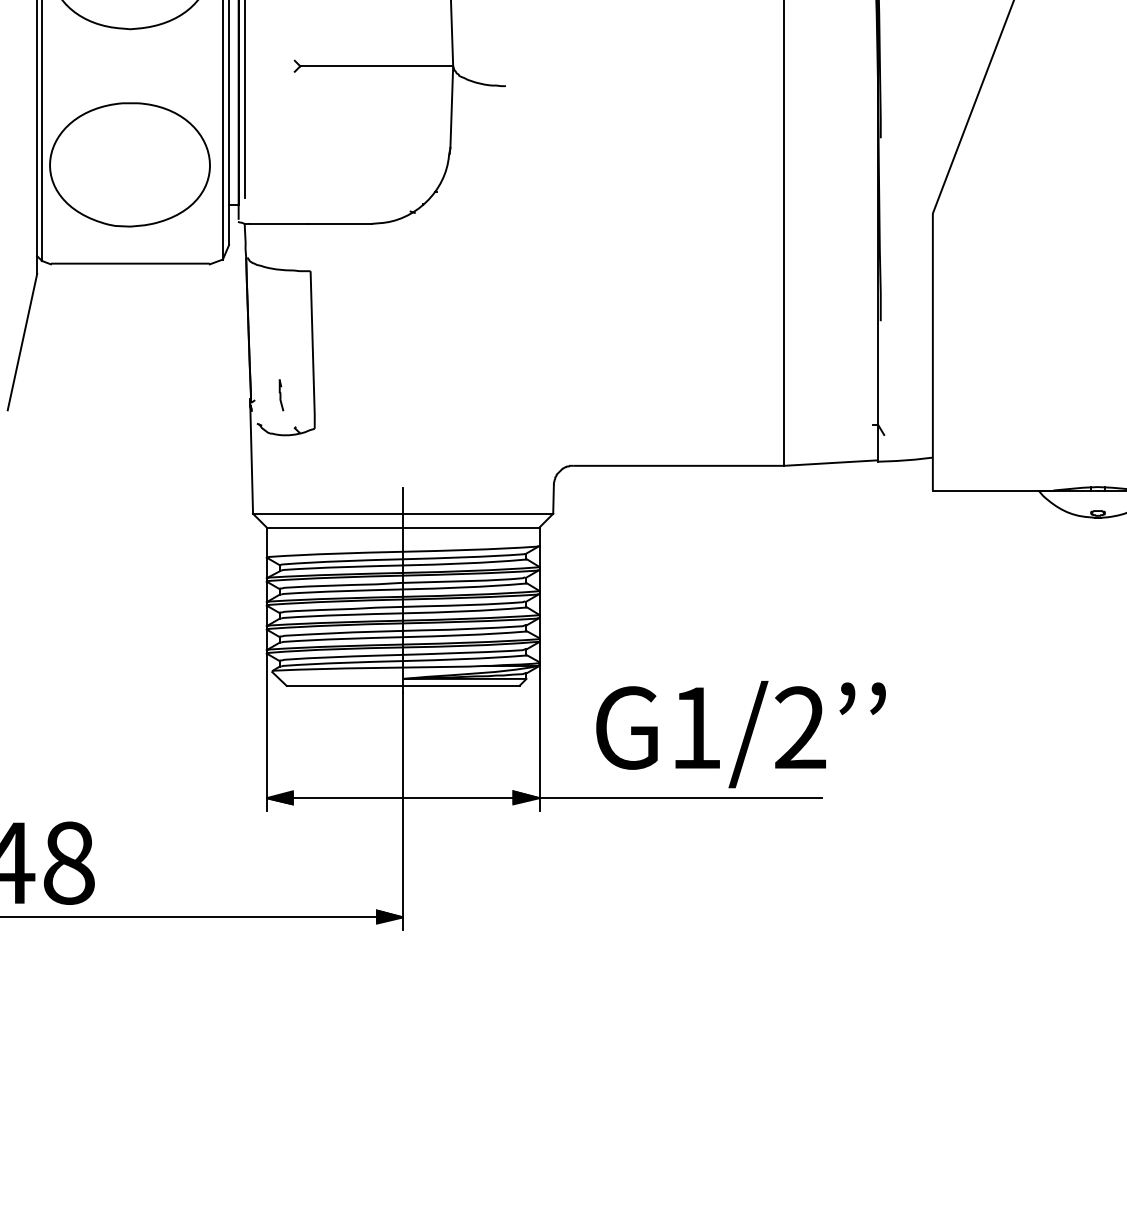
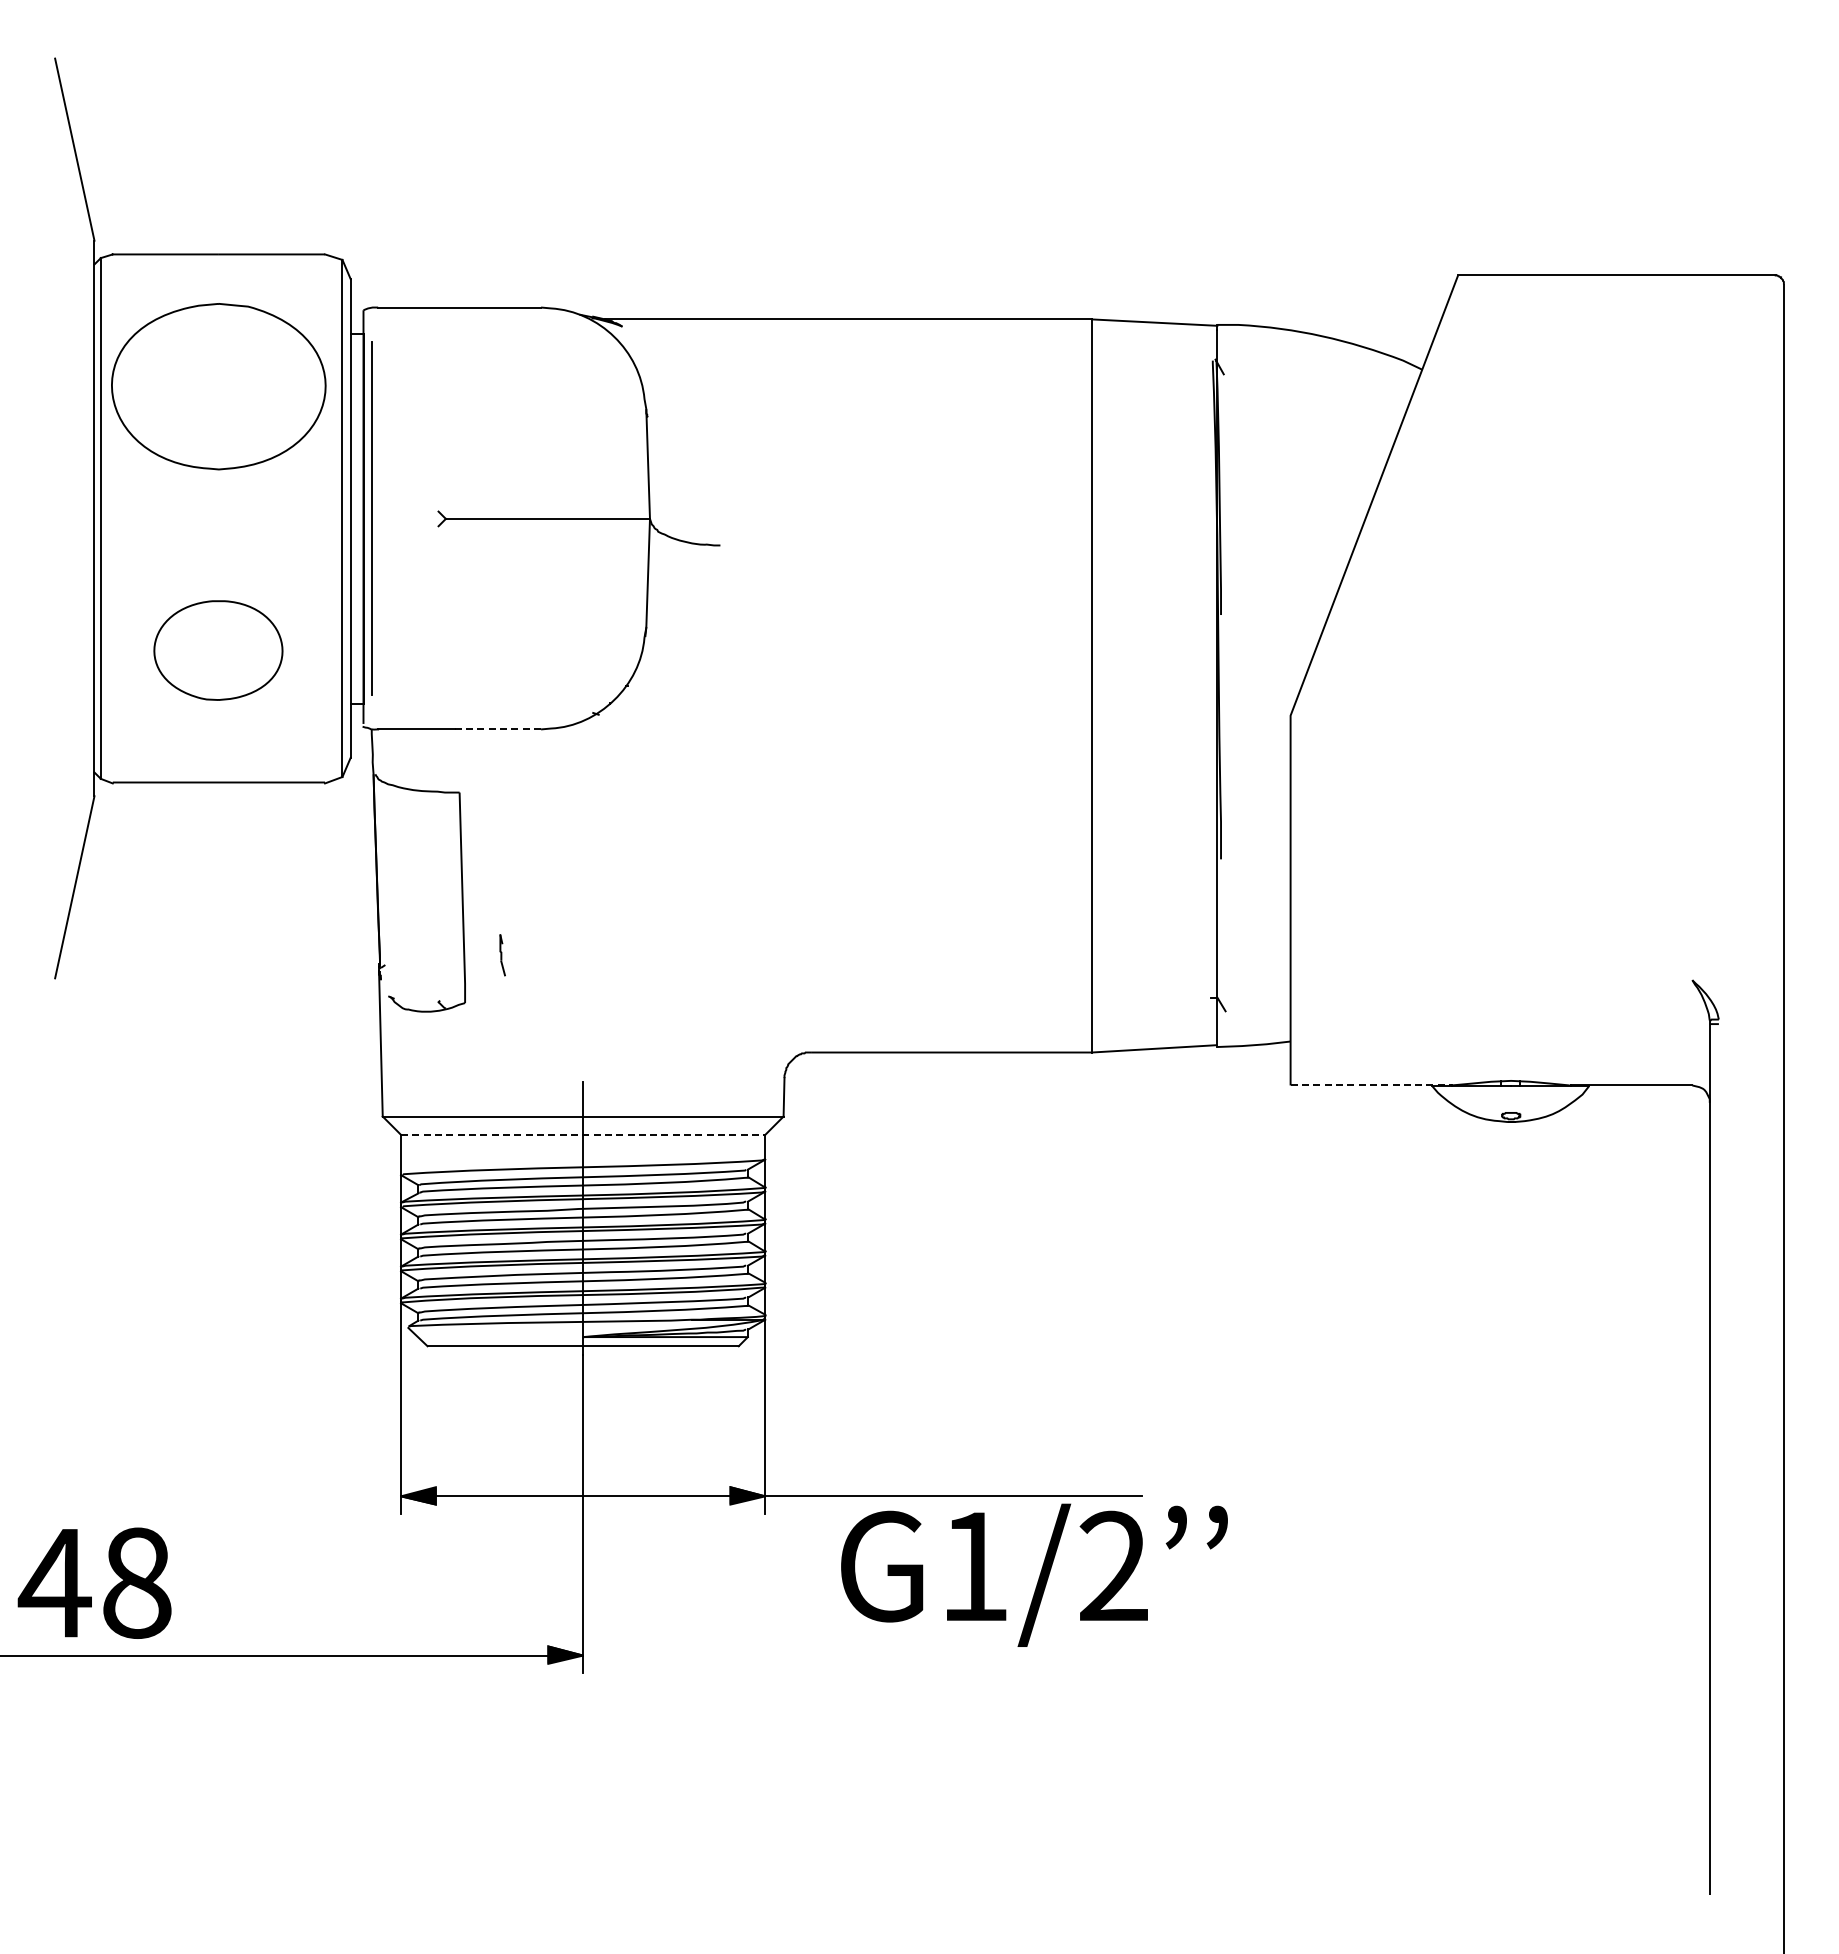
part: (130, 164) -> (218, 650), size x0.6
line: (338, 223) -> (497, 729), solid -> dashed
part: (281, 395) -> (502, 955), moved
line: (993, 490) -> (1371, 1085), solid -> dashed
line: (403, 527) -> (583, 1134), solid -> dashed
text: (741, 733) -> (1034, 1574), moved

